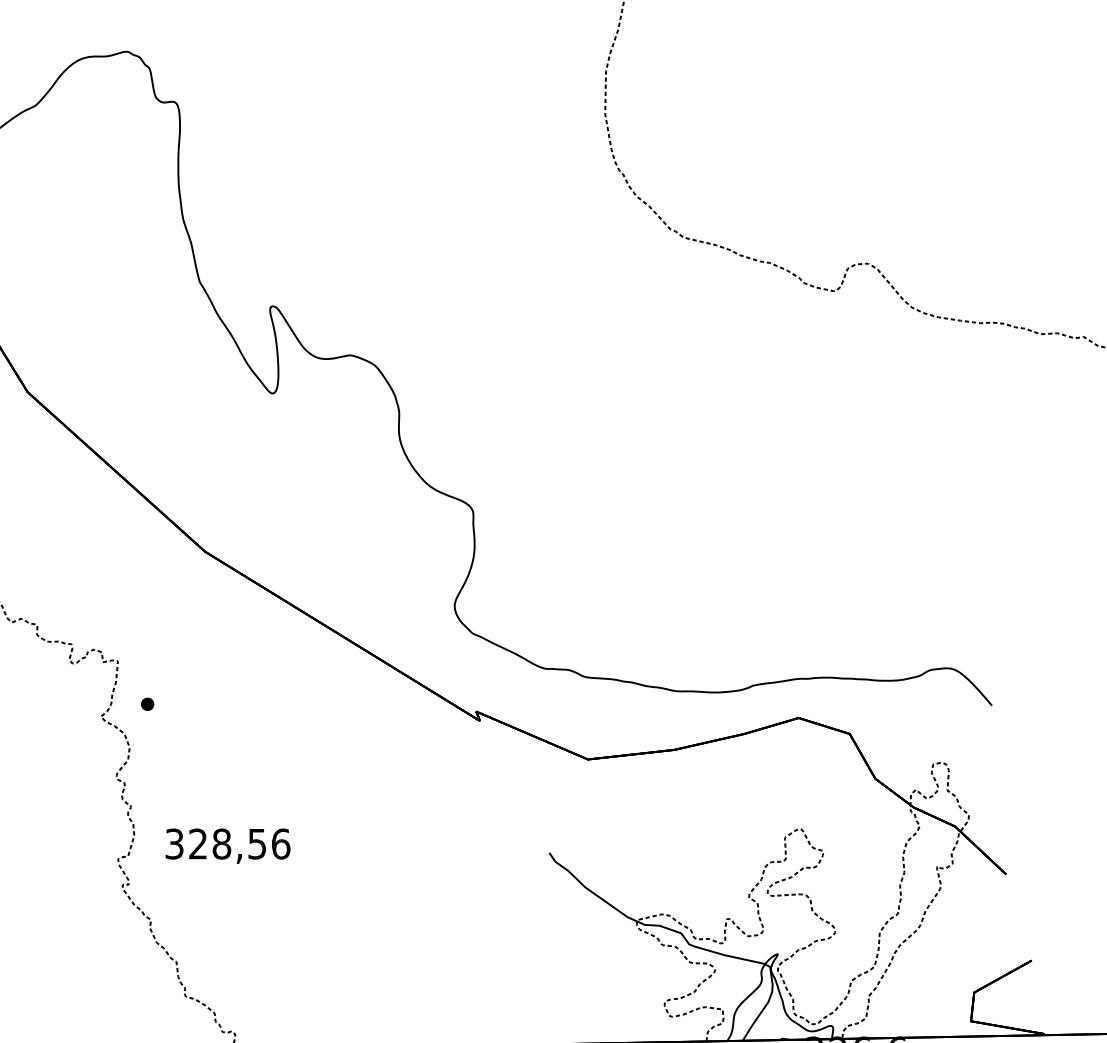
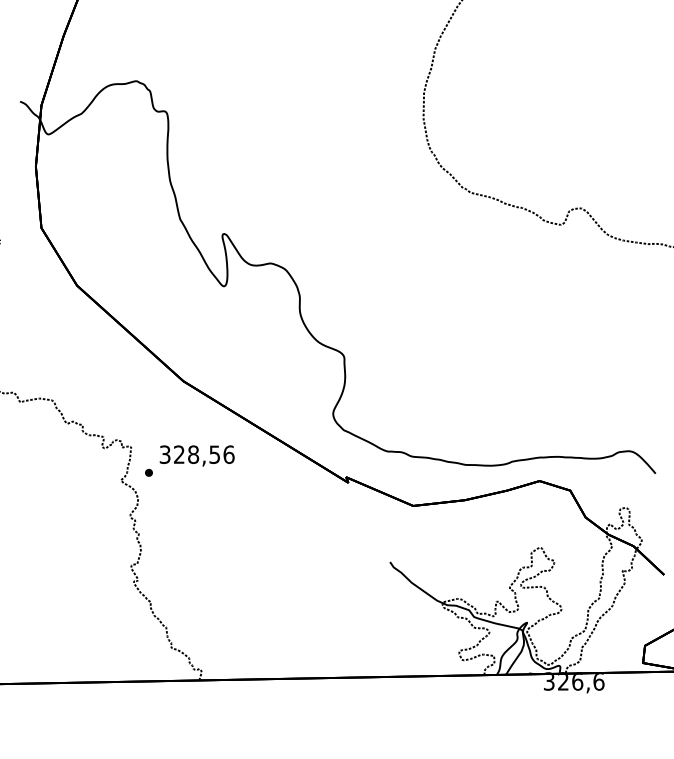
text: (226, 845) -> (196, 455), moved

